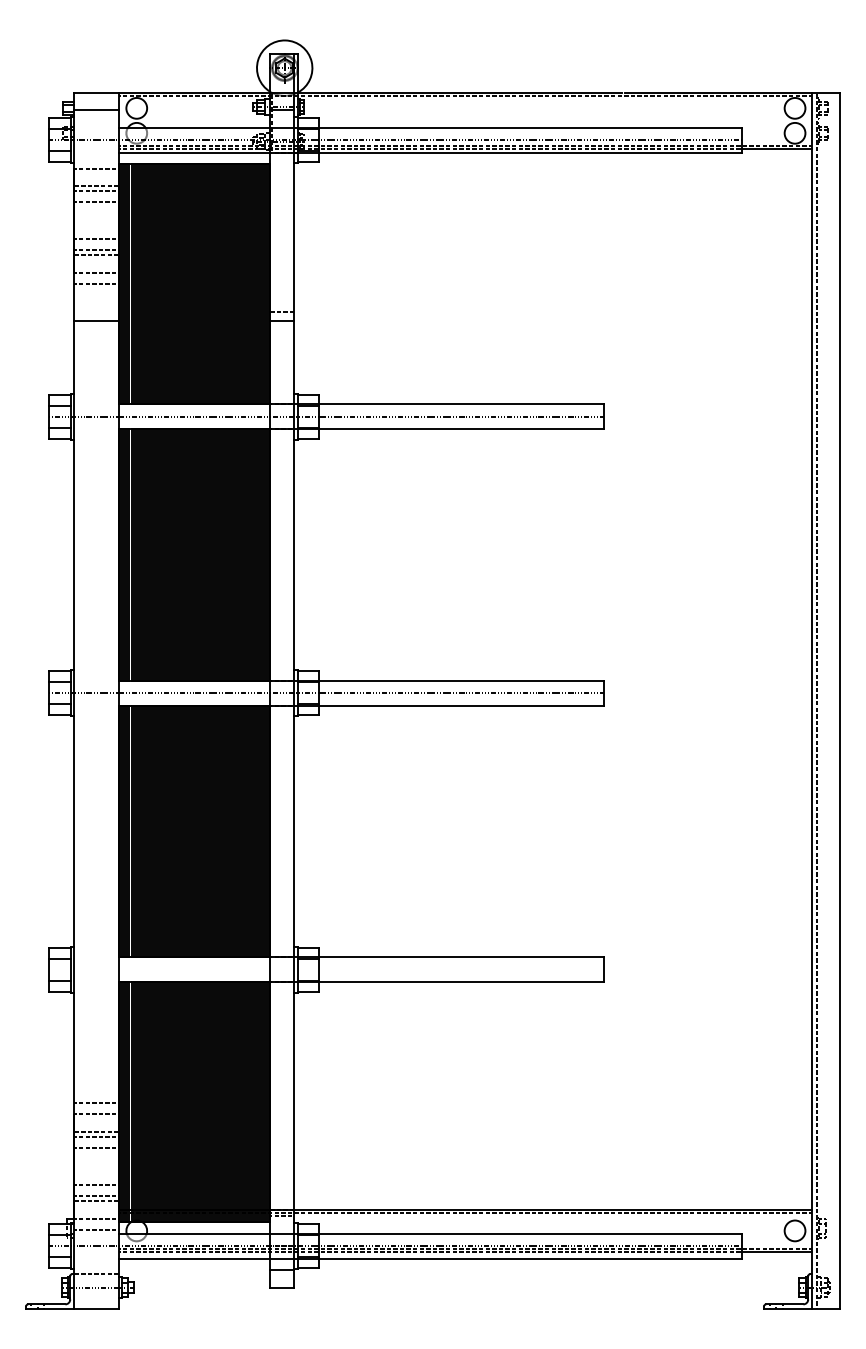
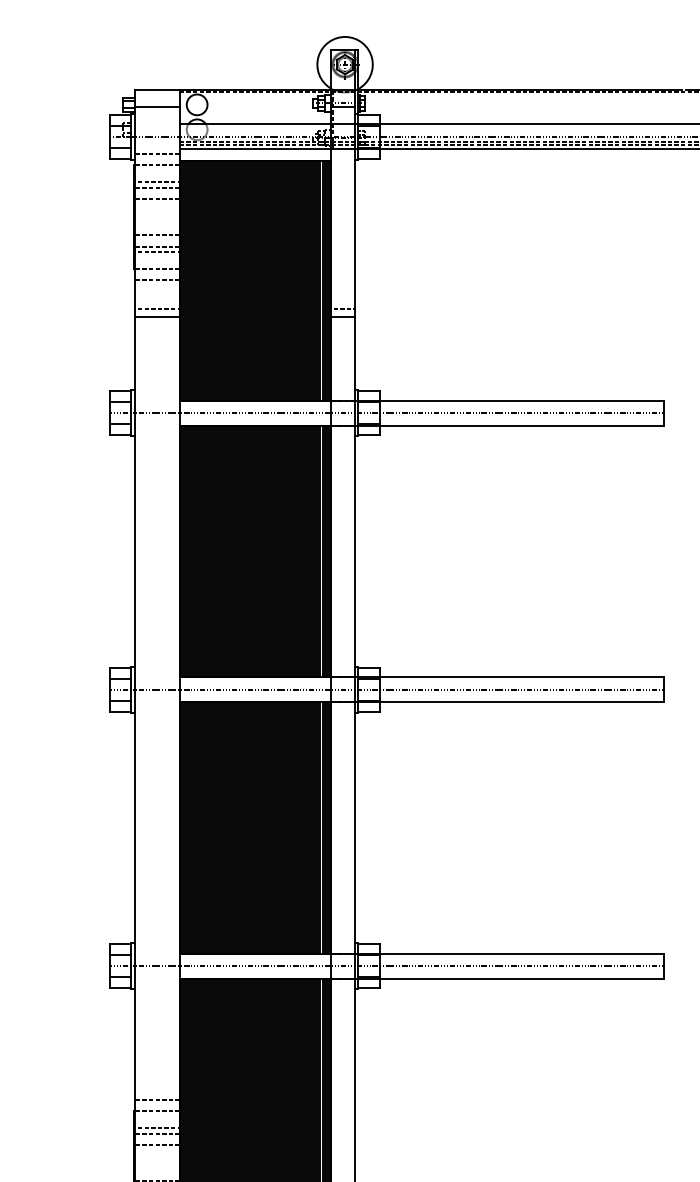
line: (96, 157) -> (156, 154), added
line: (96, 312) -> (156, 309), added
line: (326, 969) -> (386, 966), added

